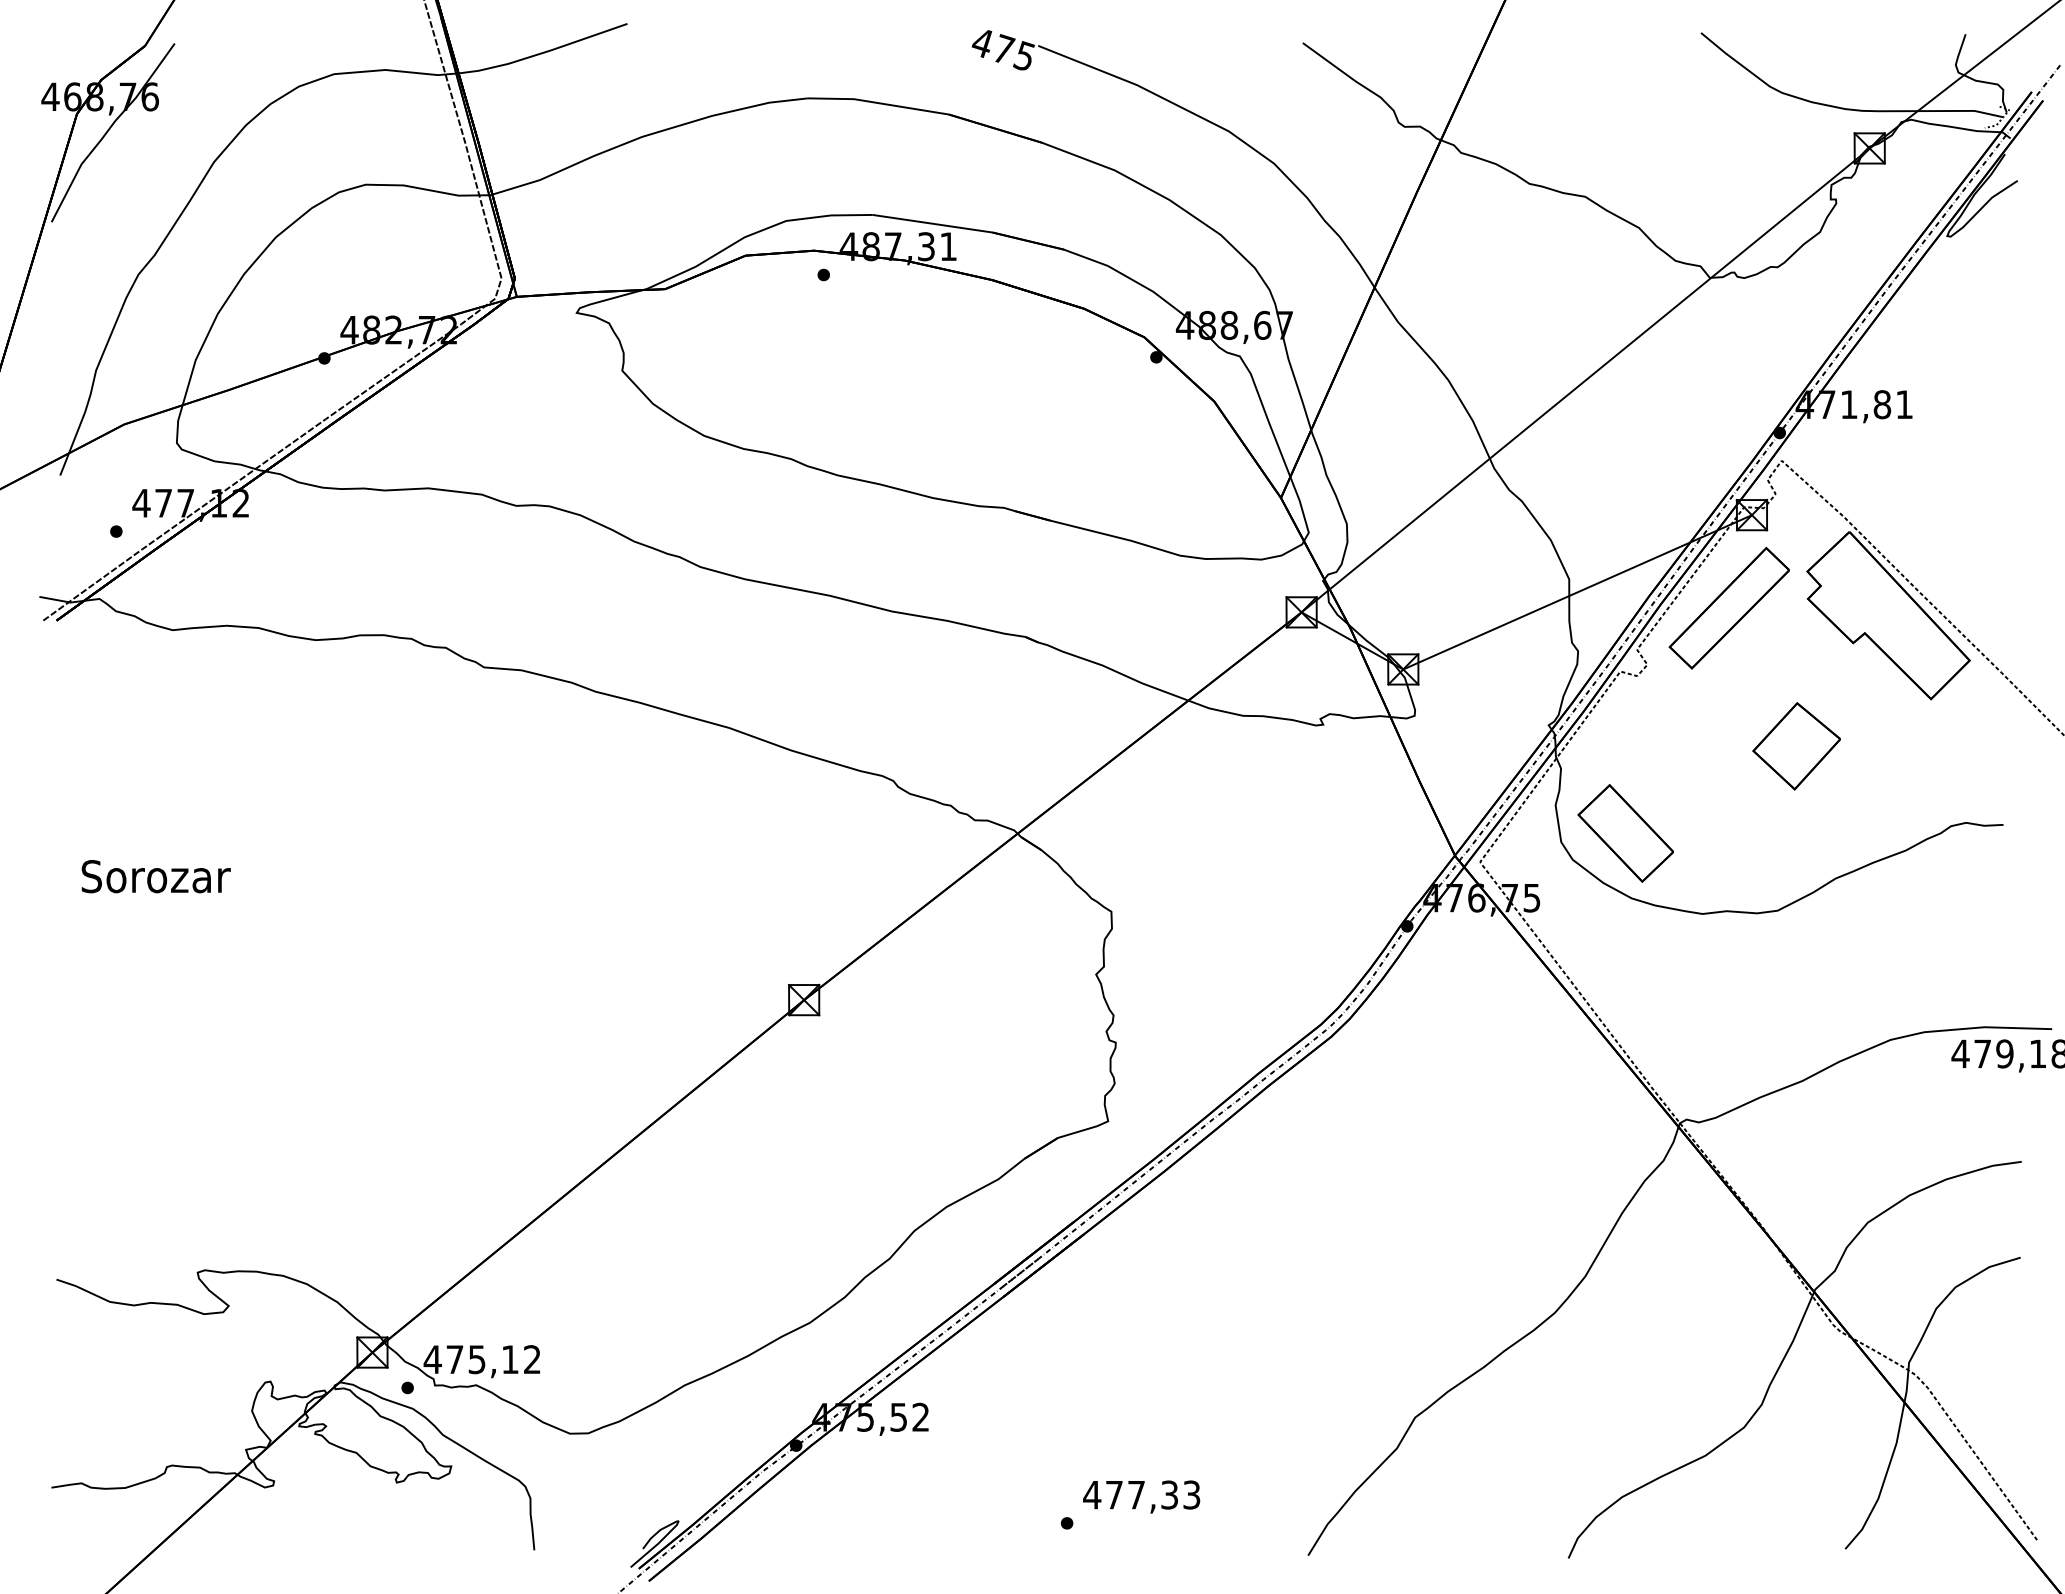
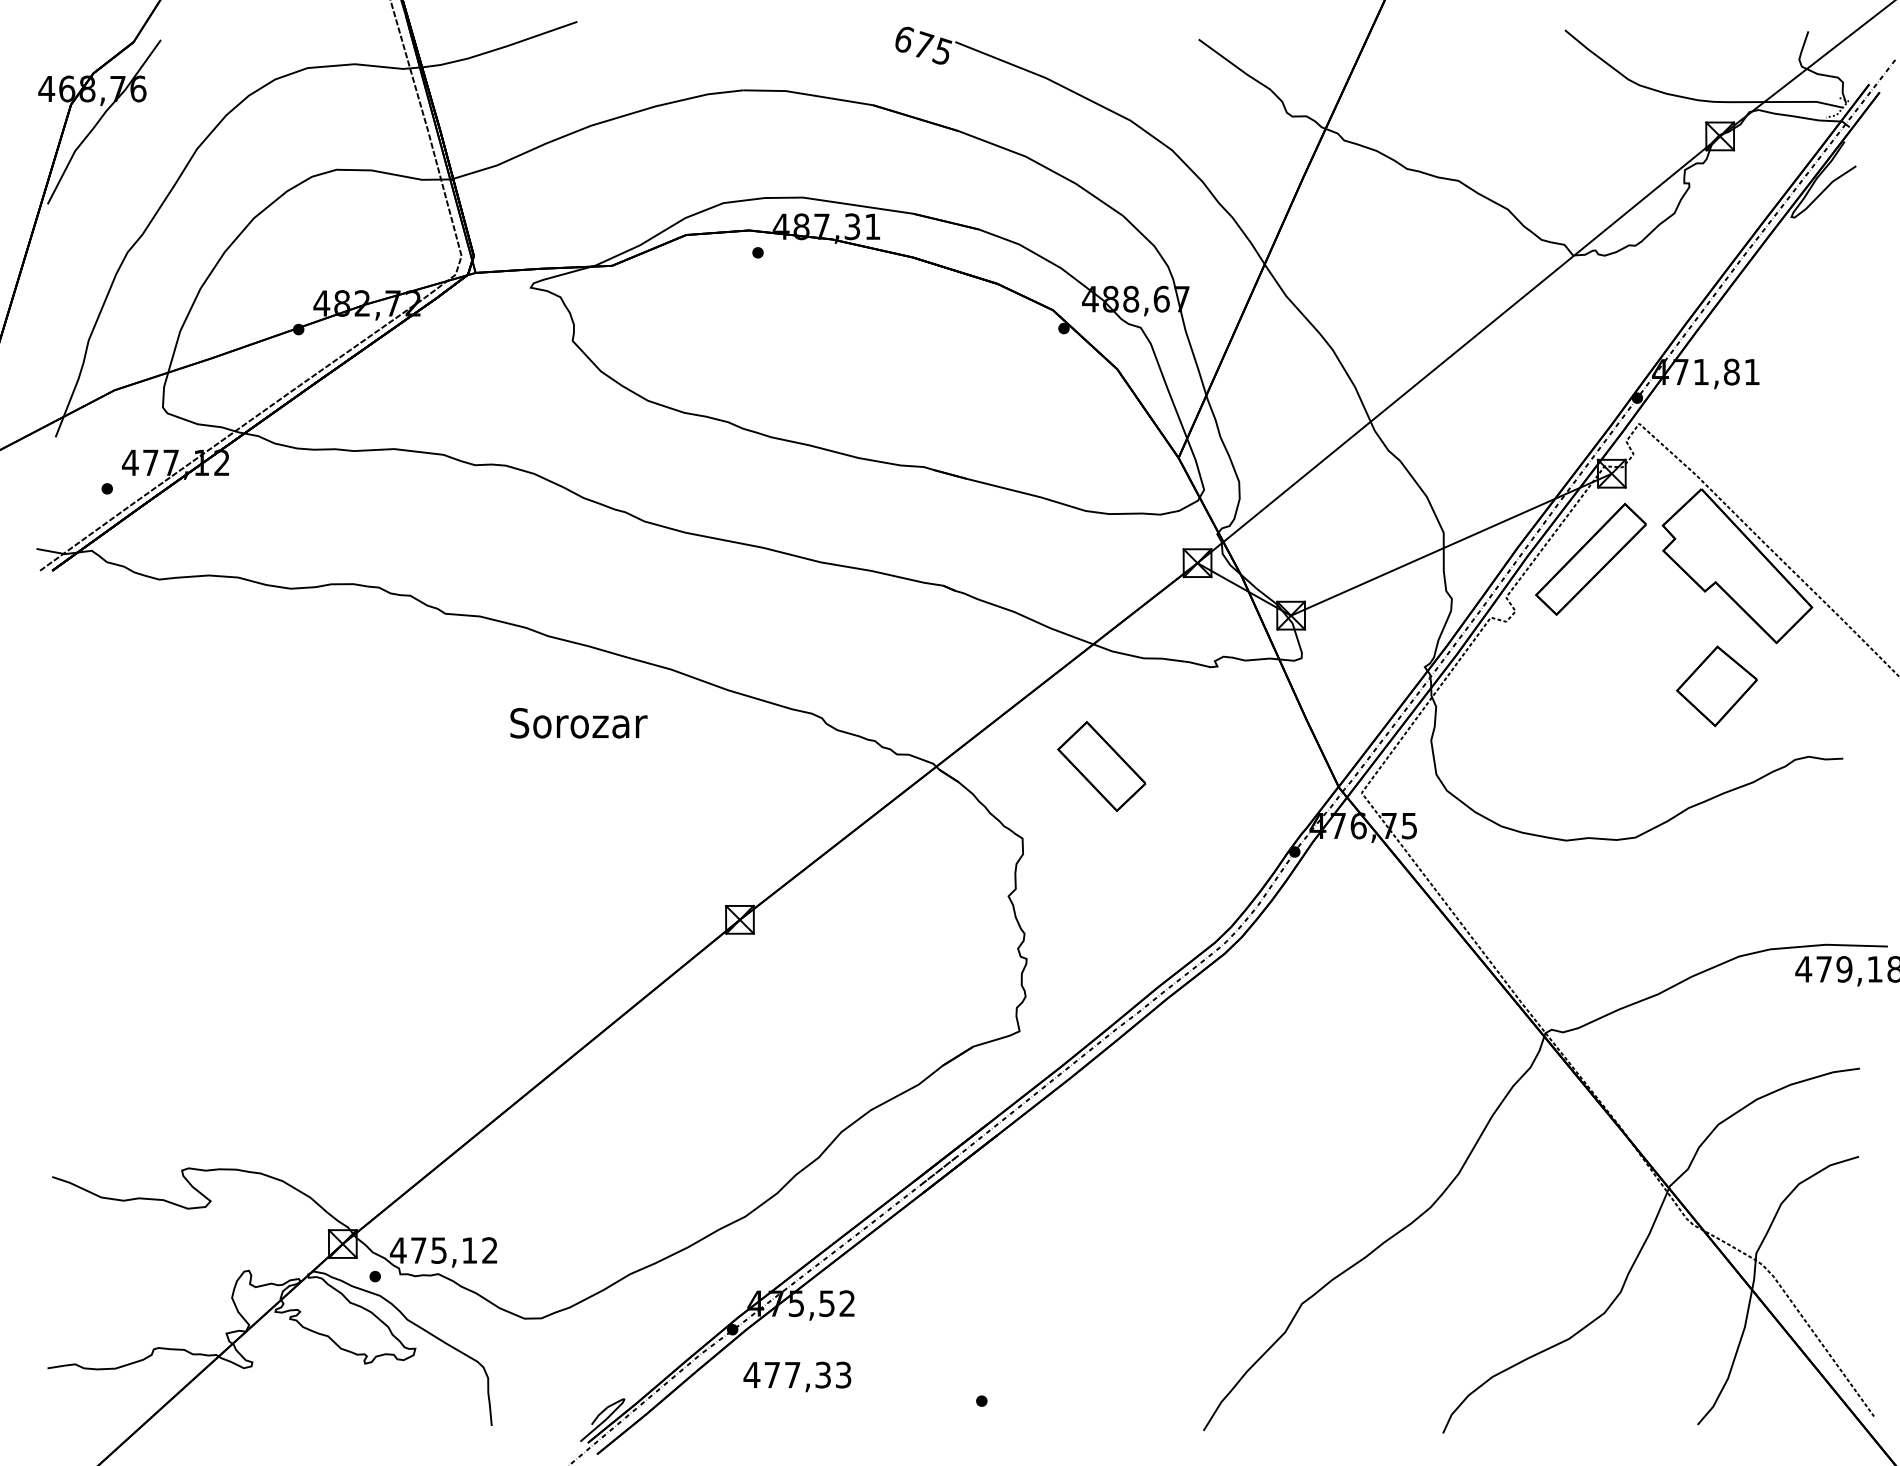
text: (983, 43) -> (904, 39), 475 -> 675
part: (1796, 746) -> (1716, 686), moved
part: (1625, 833) -> (1101, 766), moved
text: (155, 876) -> (578, 723), moved
text: (1141, 1496) -> (797, 1376), moved

